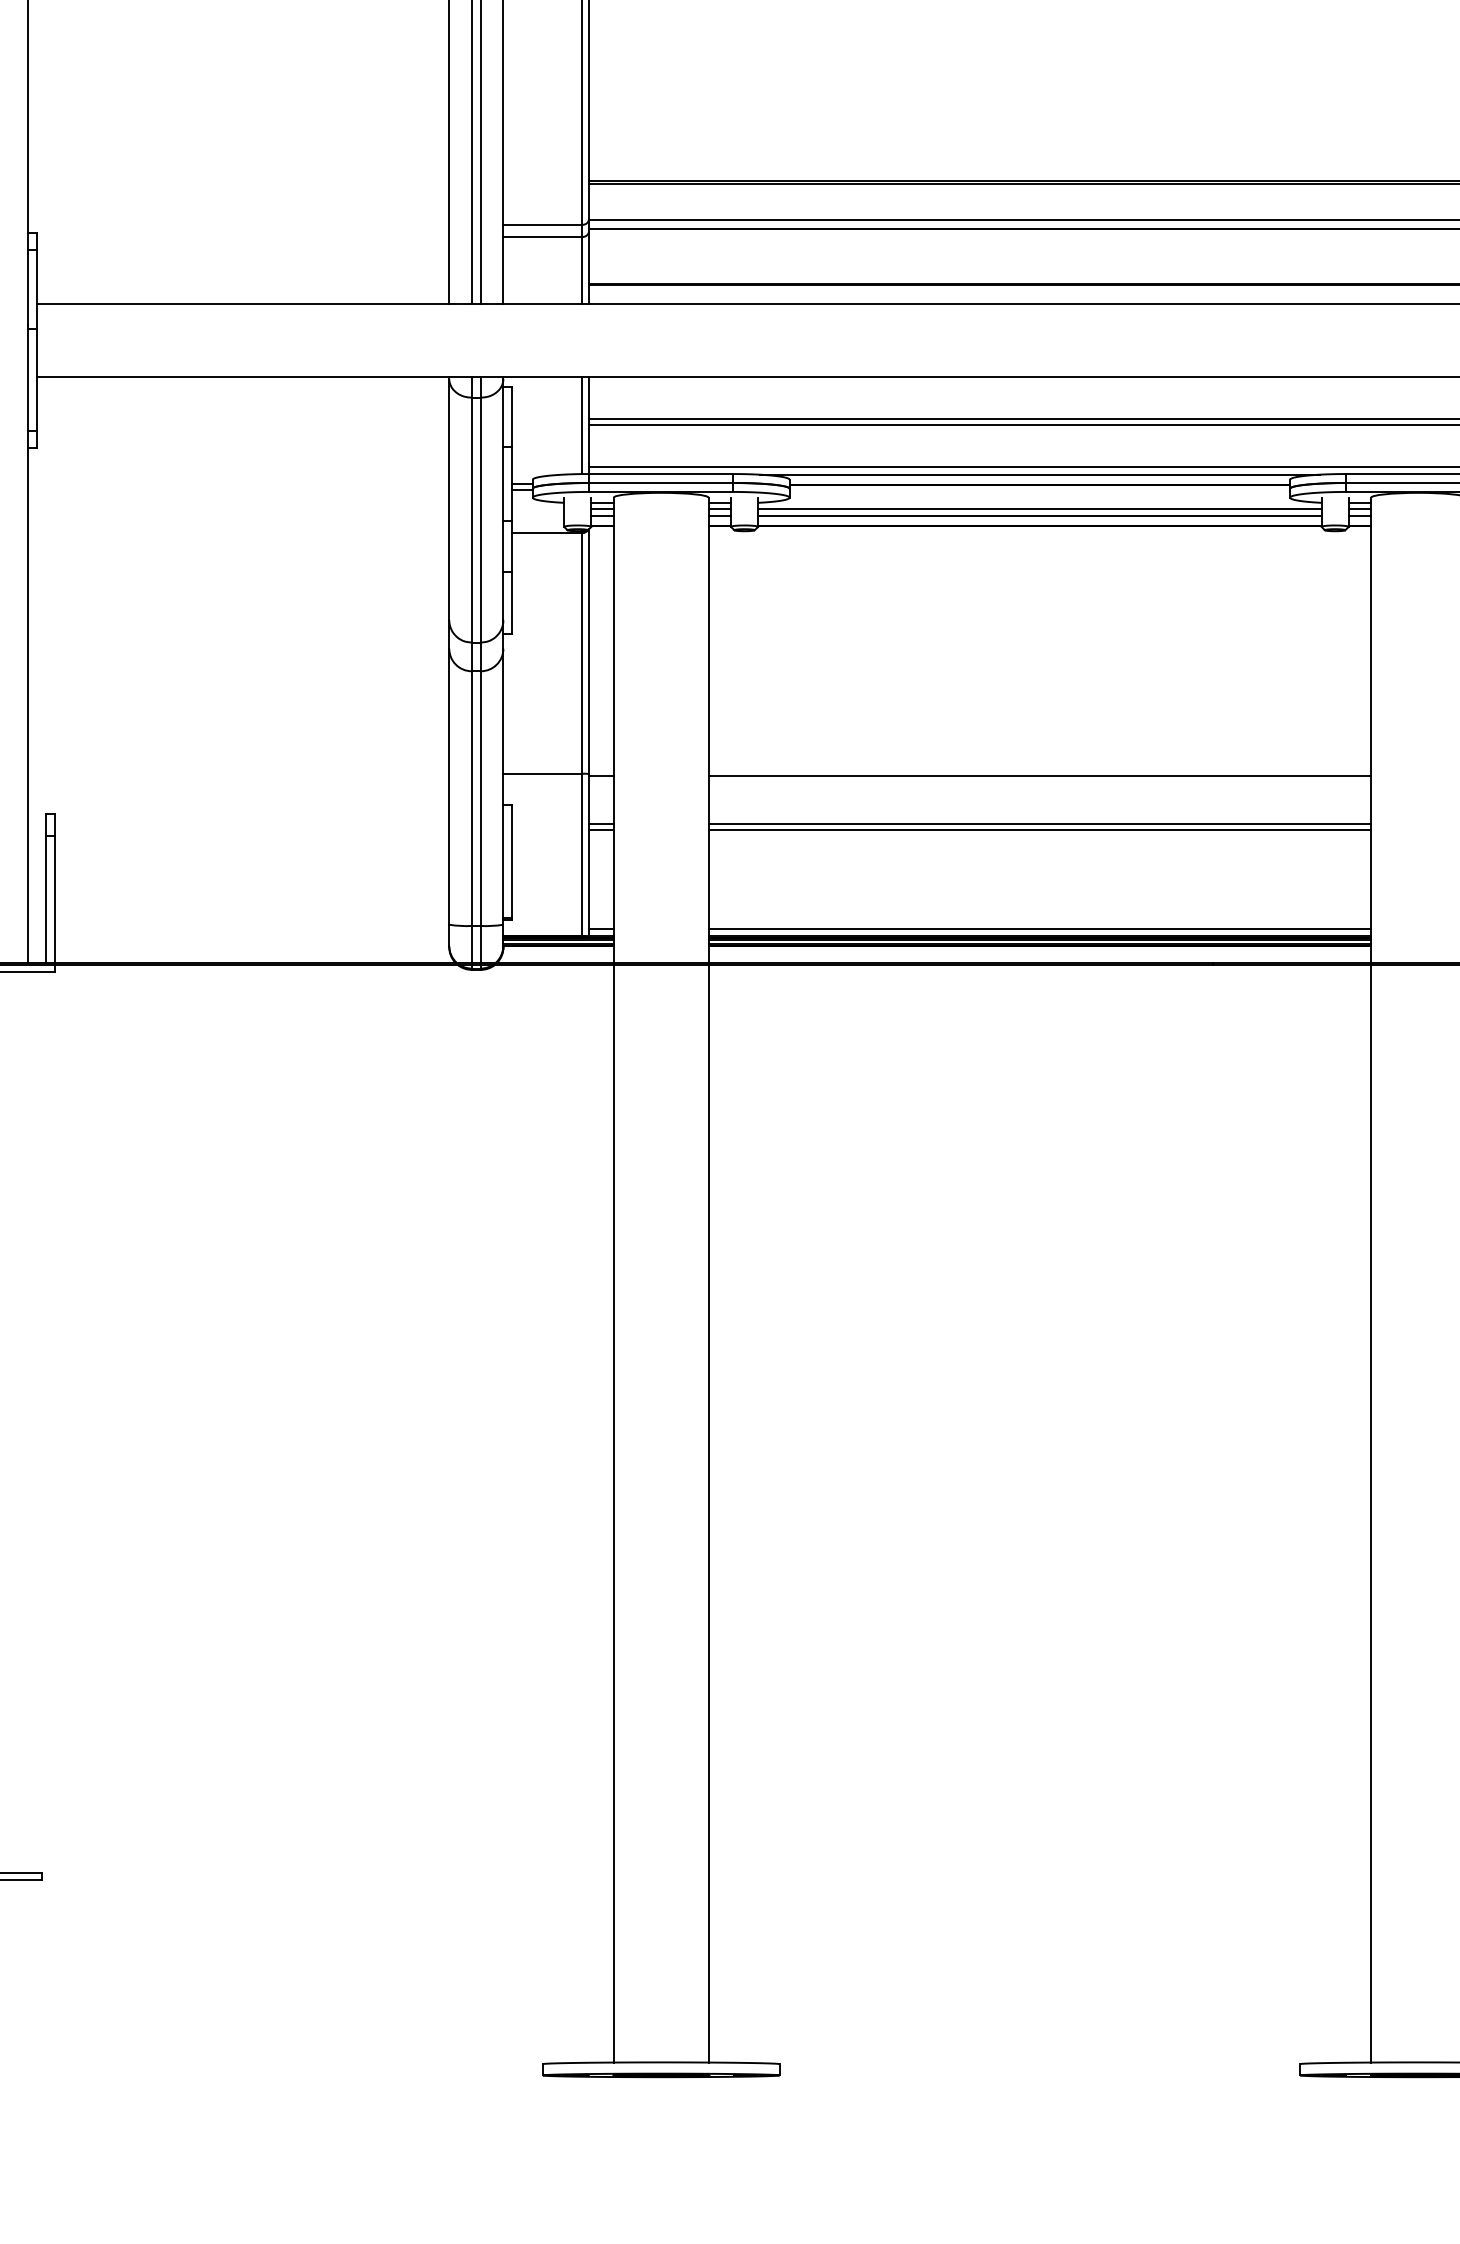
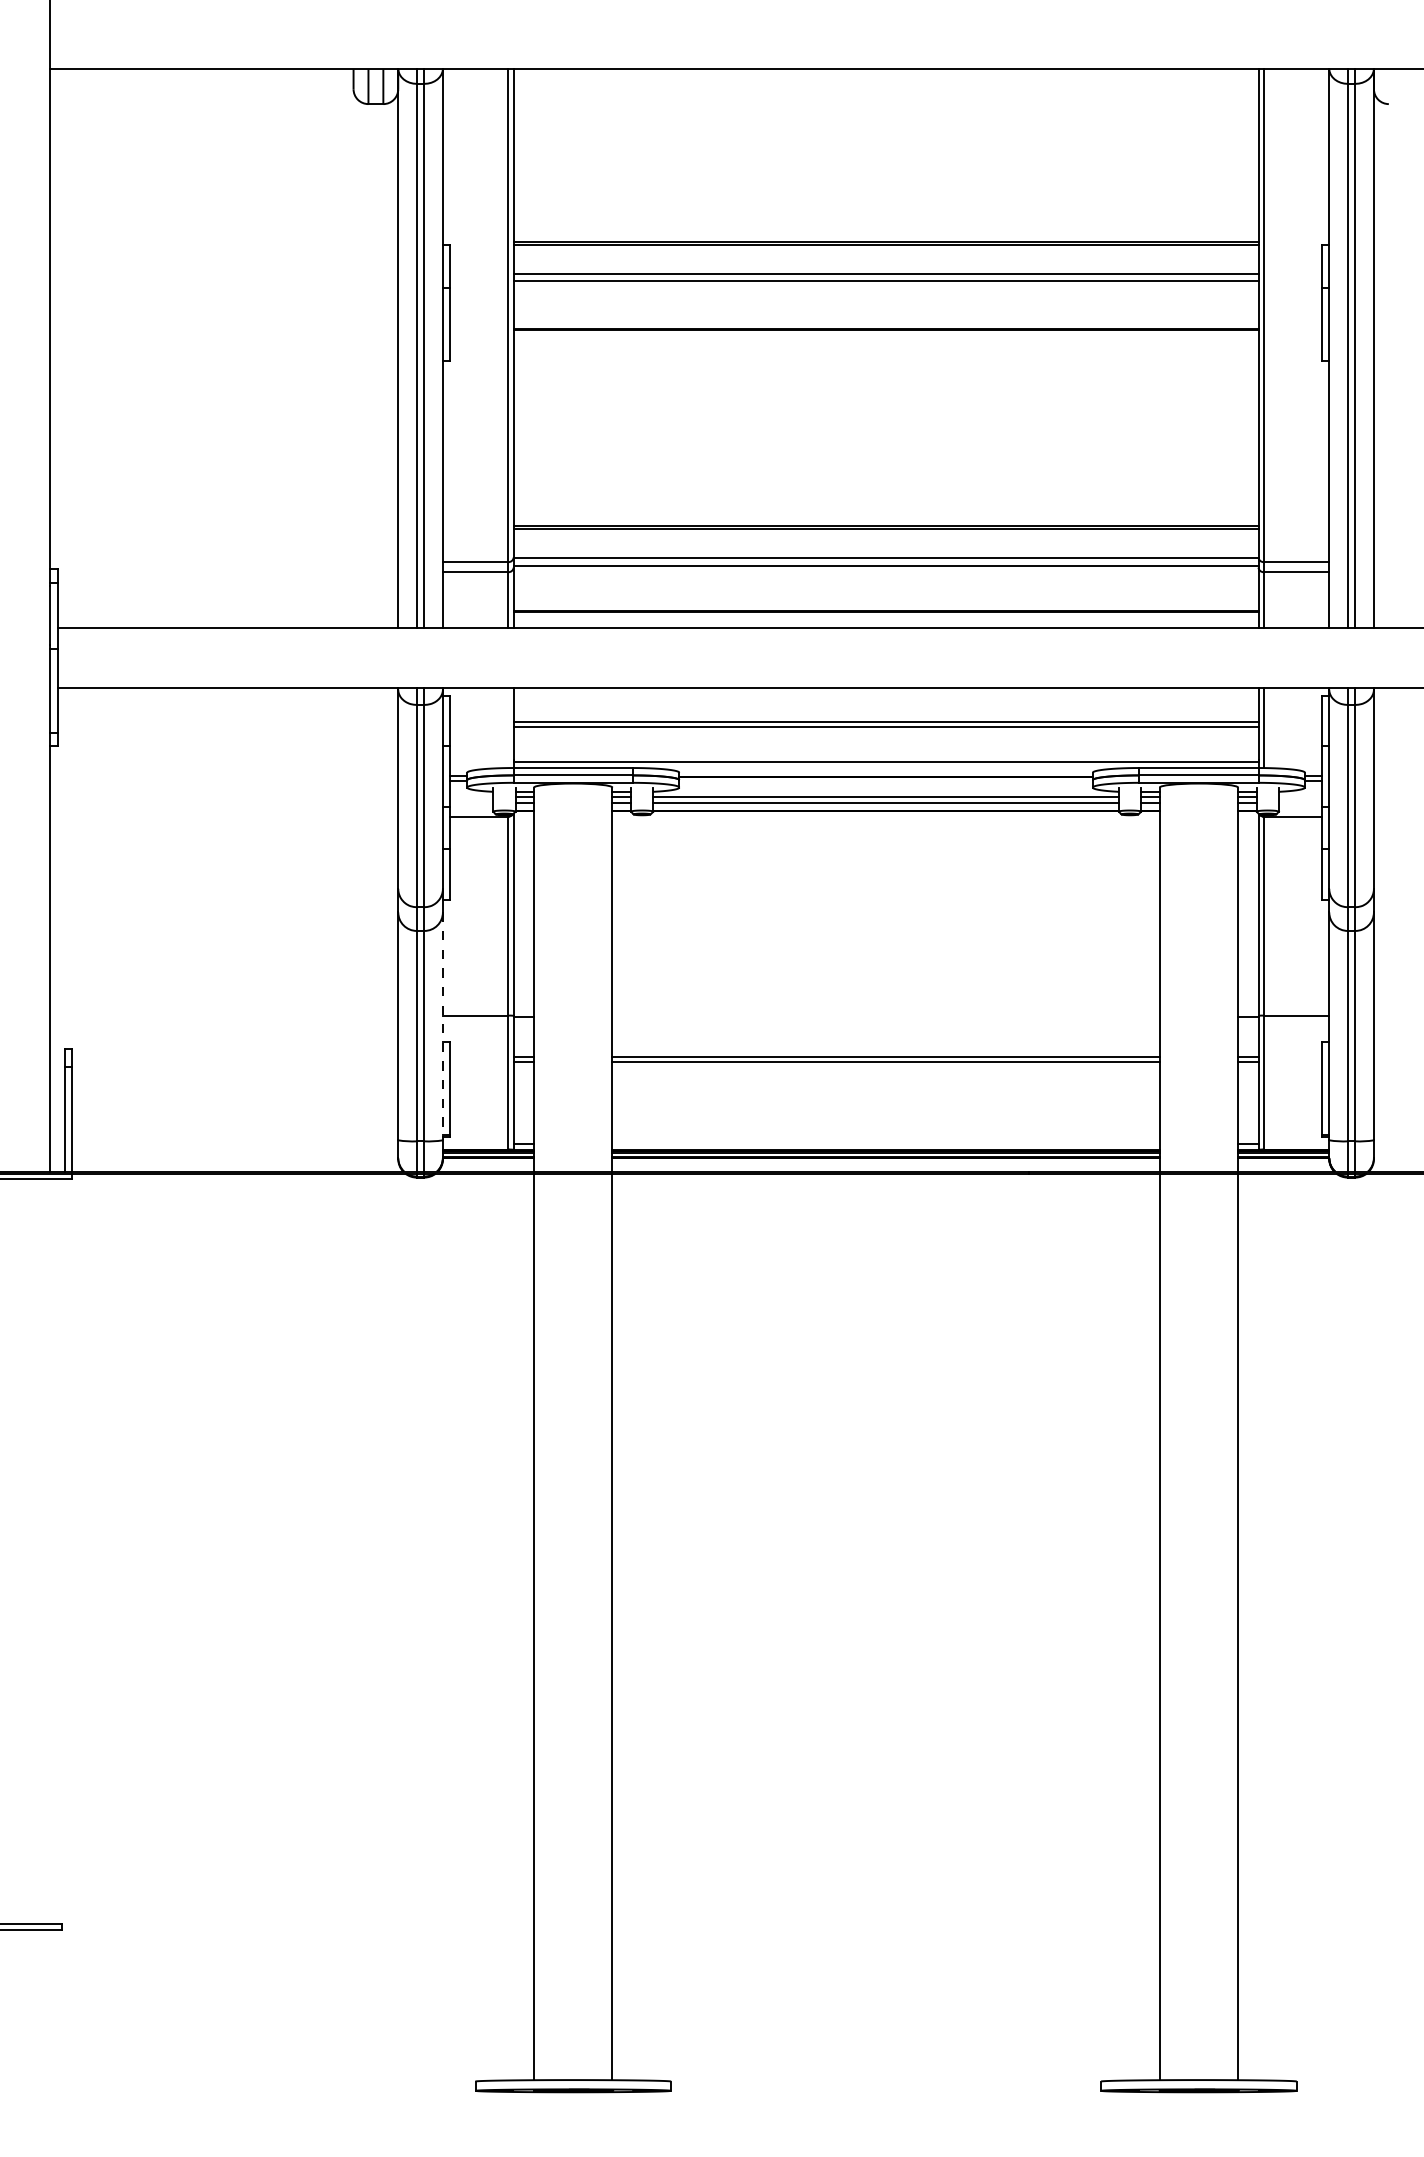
line: (582, 424) -> (508, 727), removed
line: (1039, 474) -> (885, 768), removed
line: (1039, 776) -> (885, 1017), removed
line: (502, 786) -> (442, 1026), solid -> dashed
line: (1039, 929) -> (885, 1144), removed

